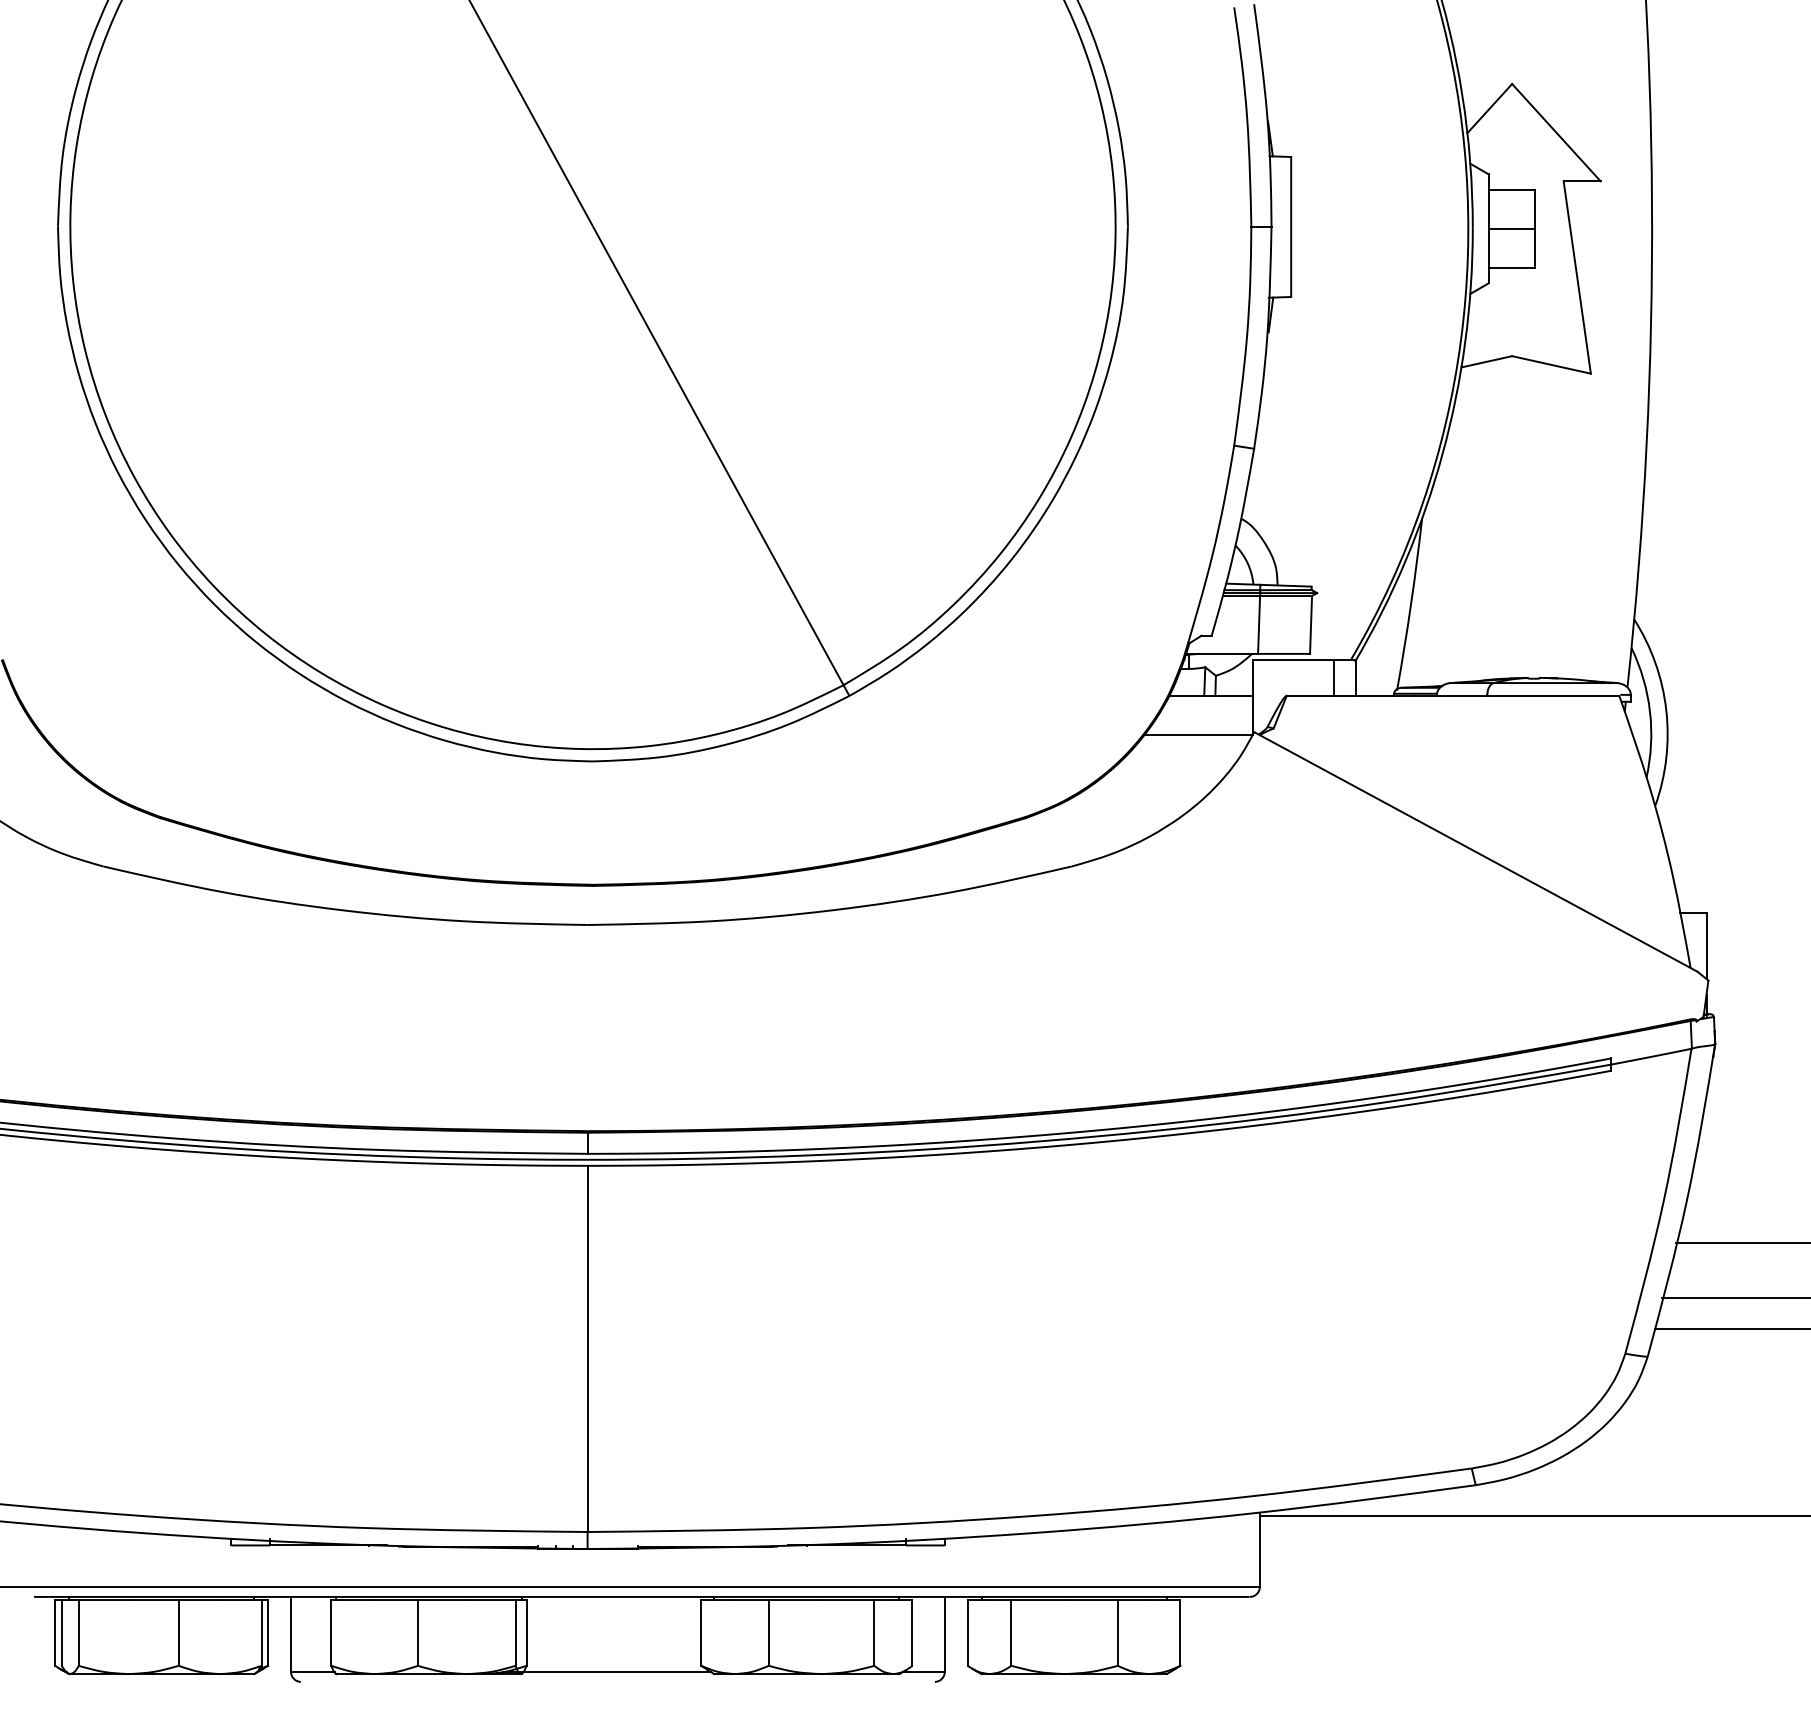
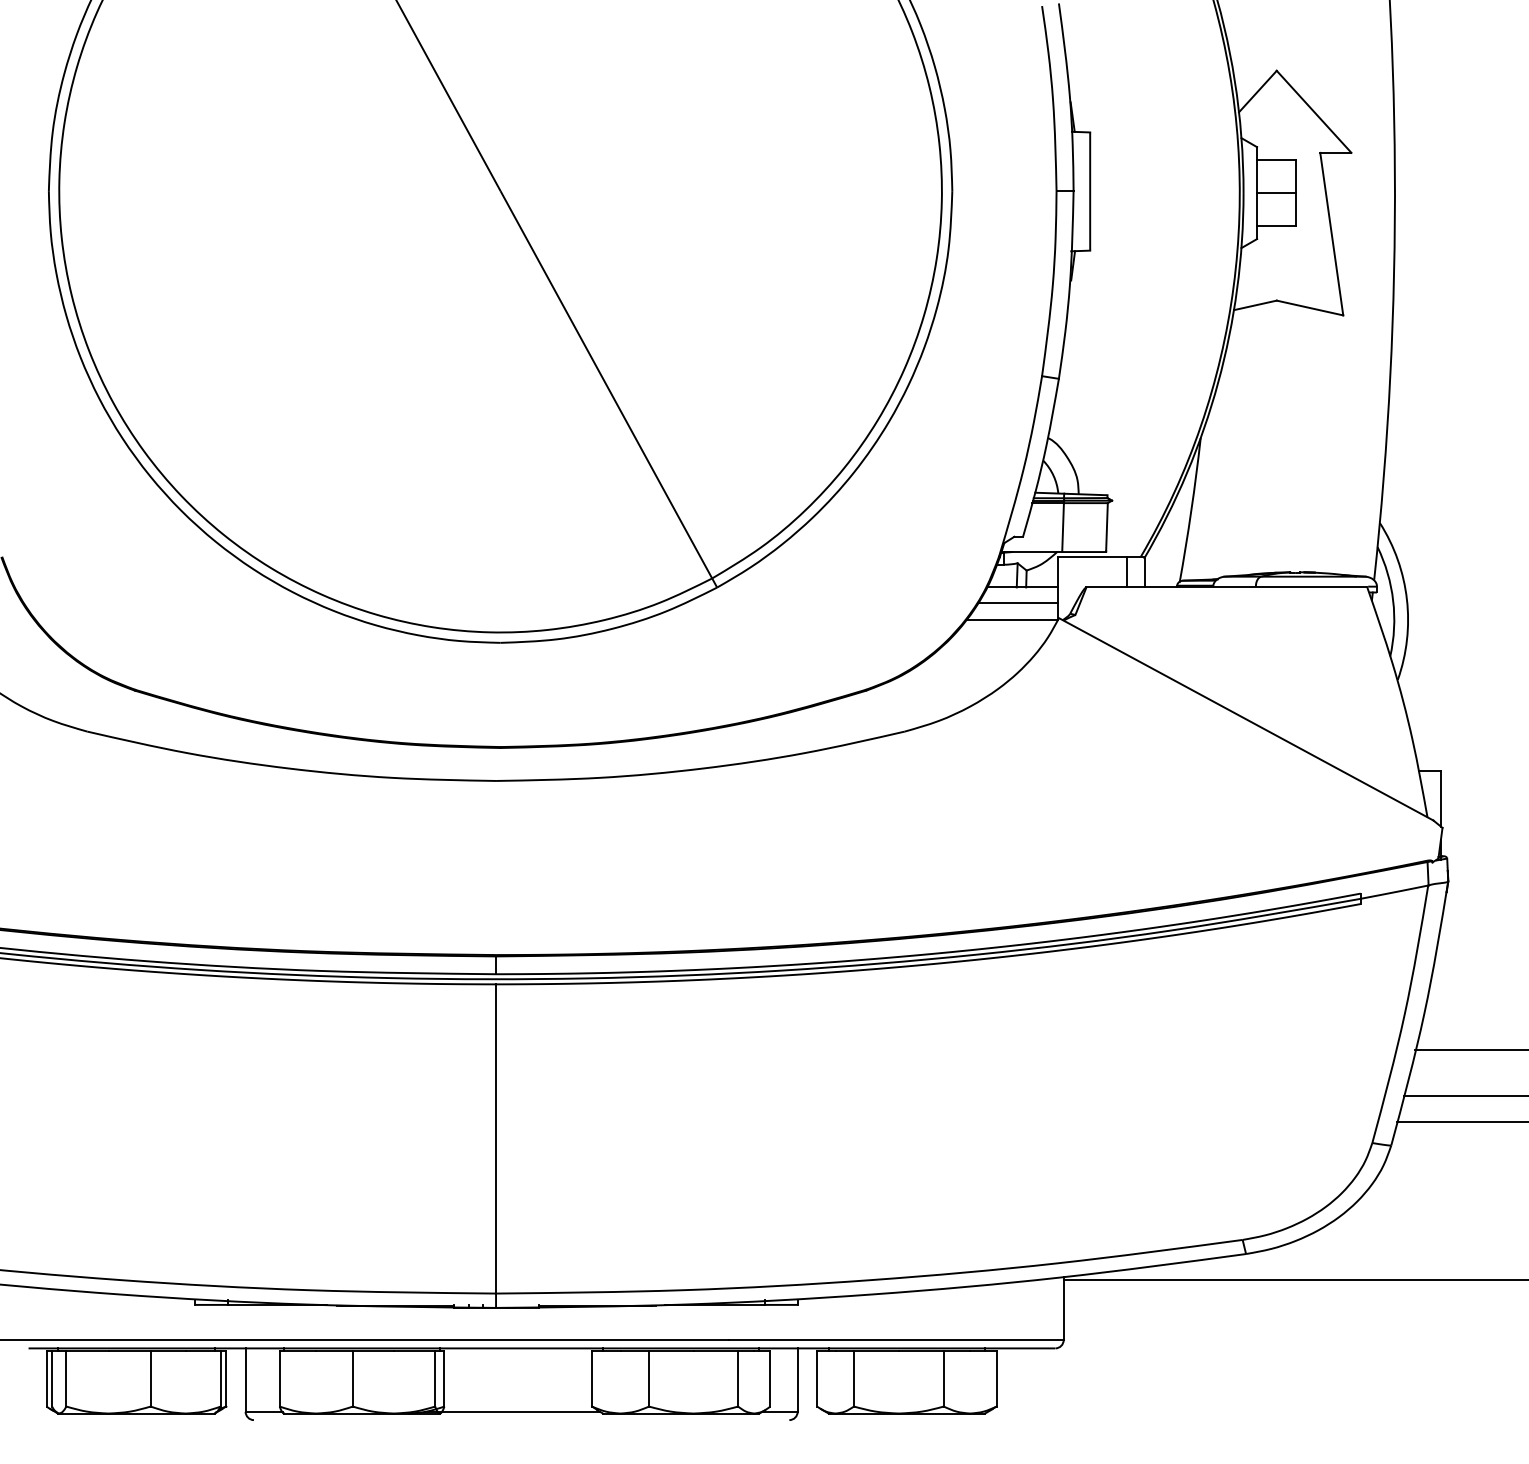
line: (1206, 713) -> (1018, 602), added

